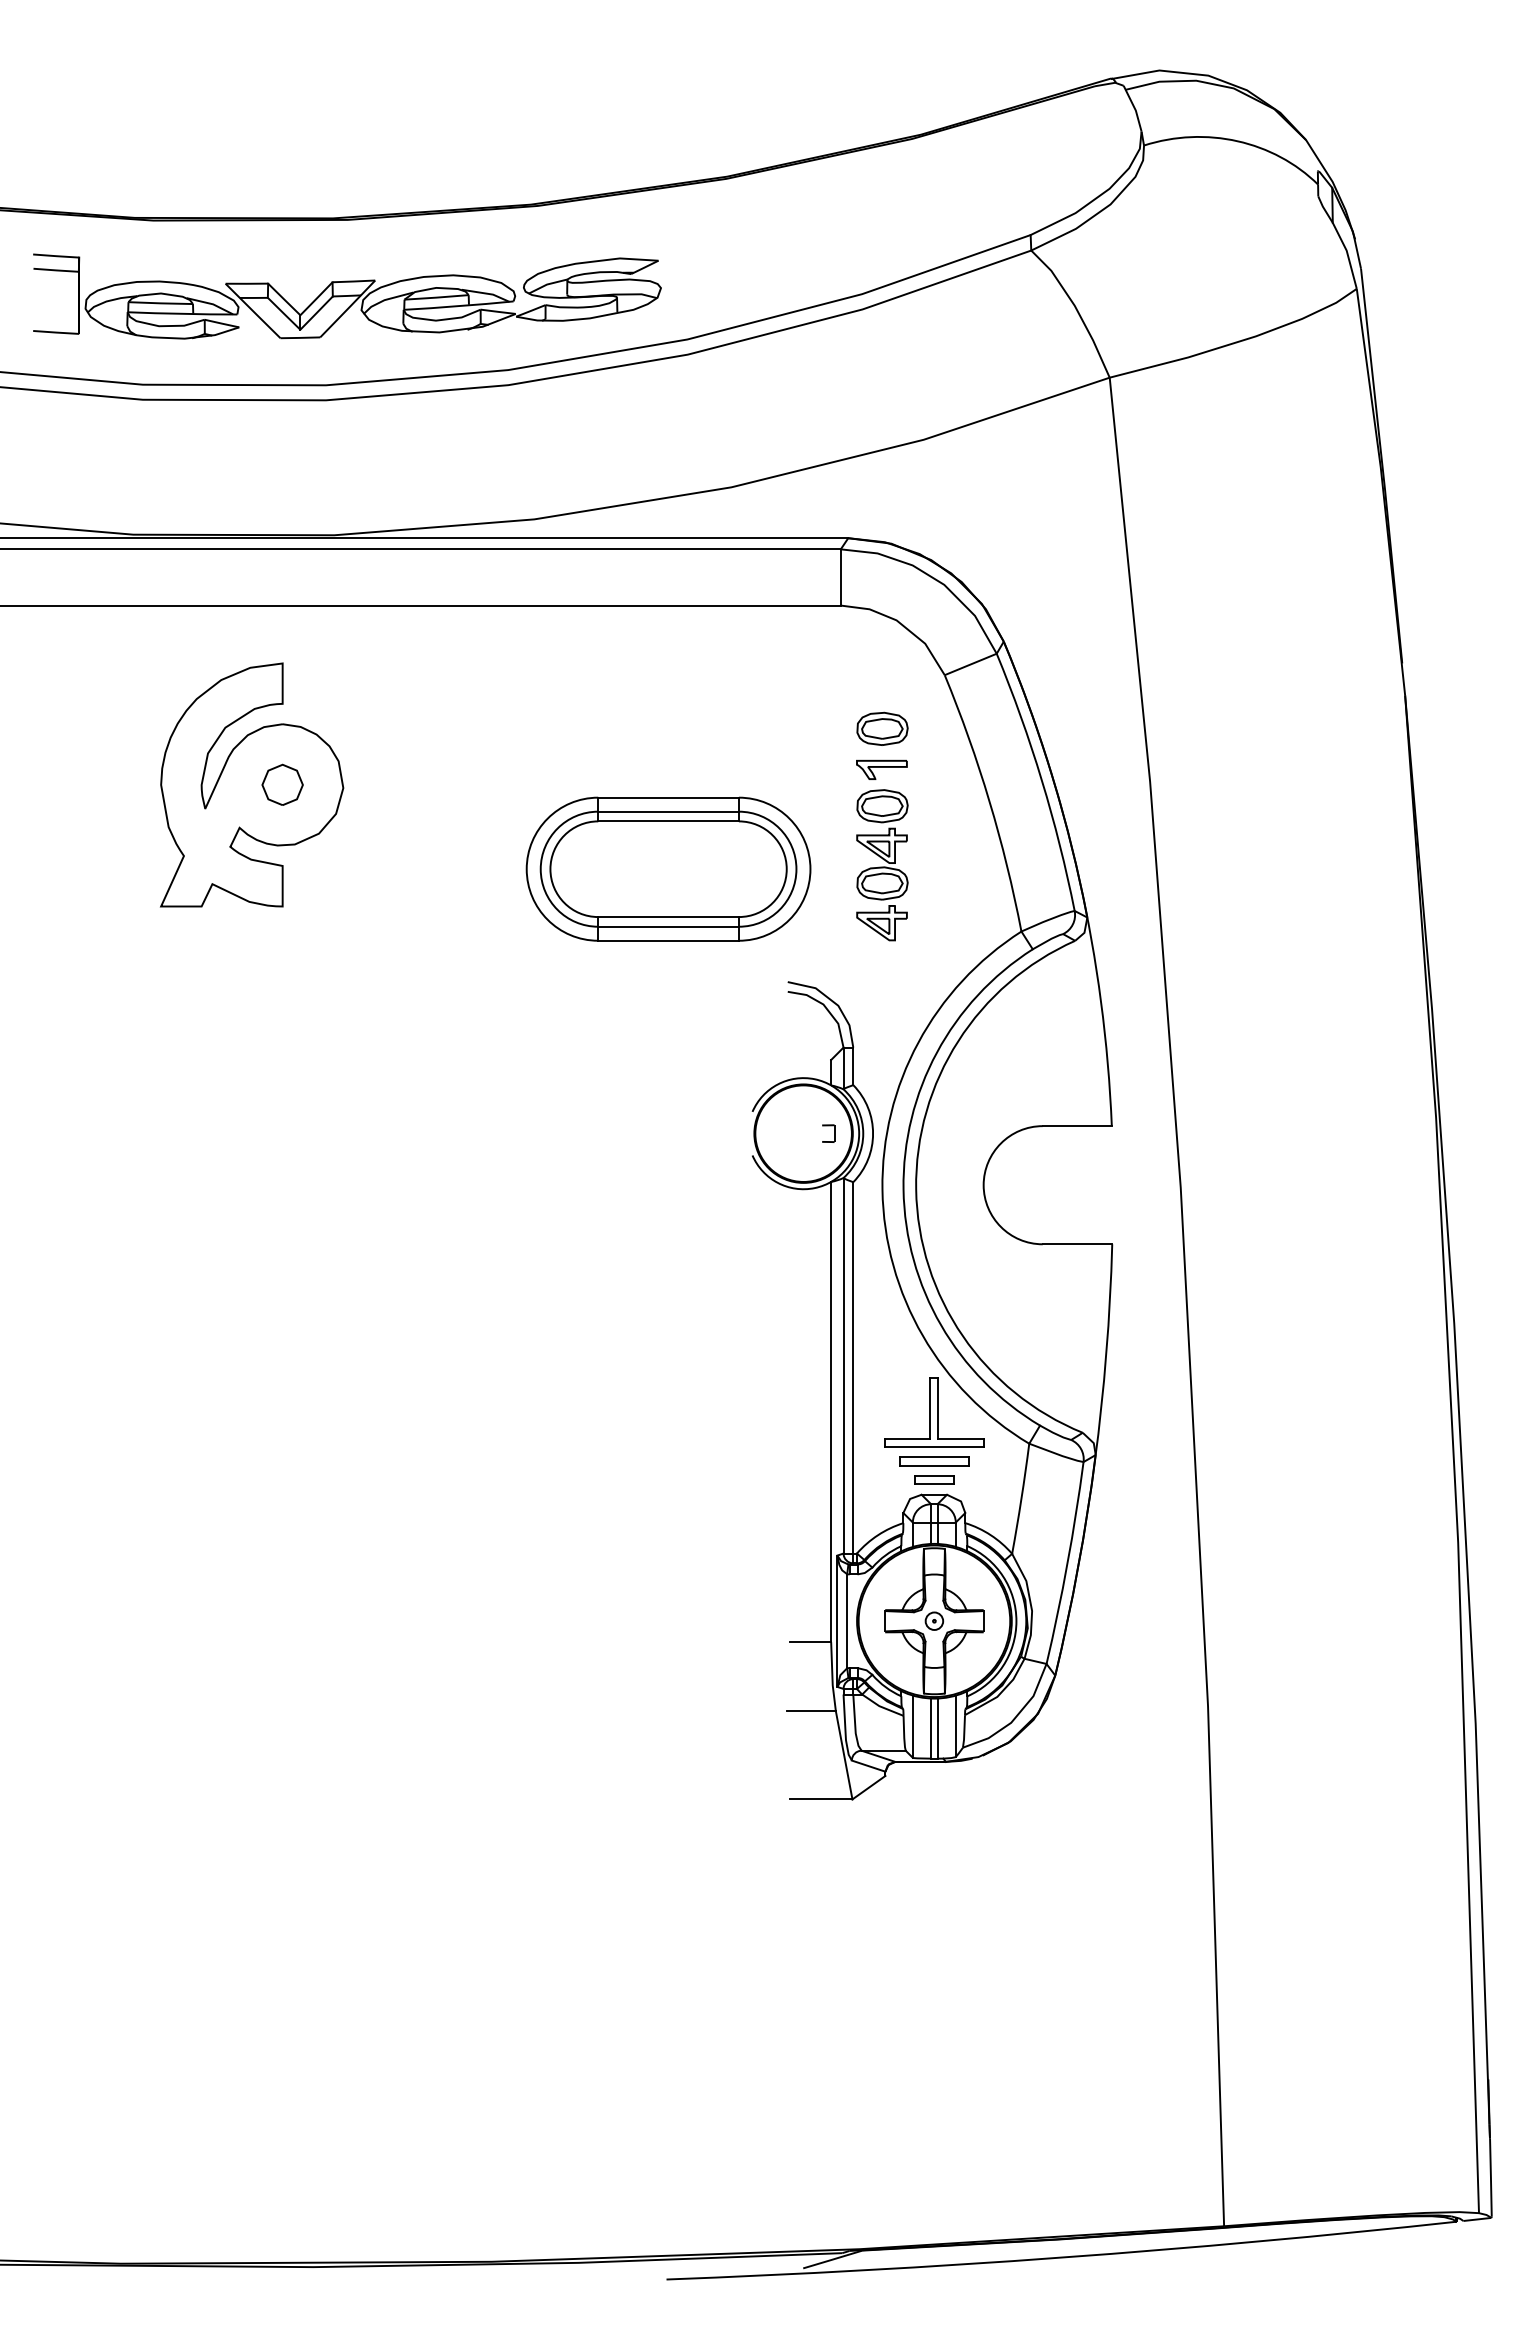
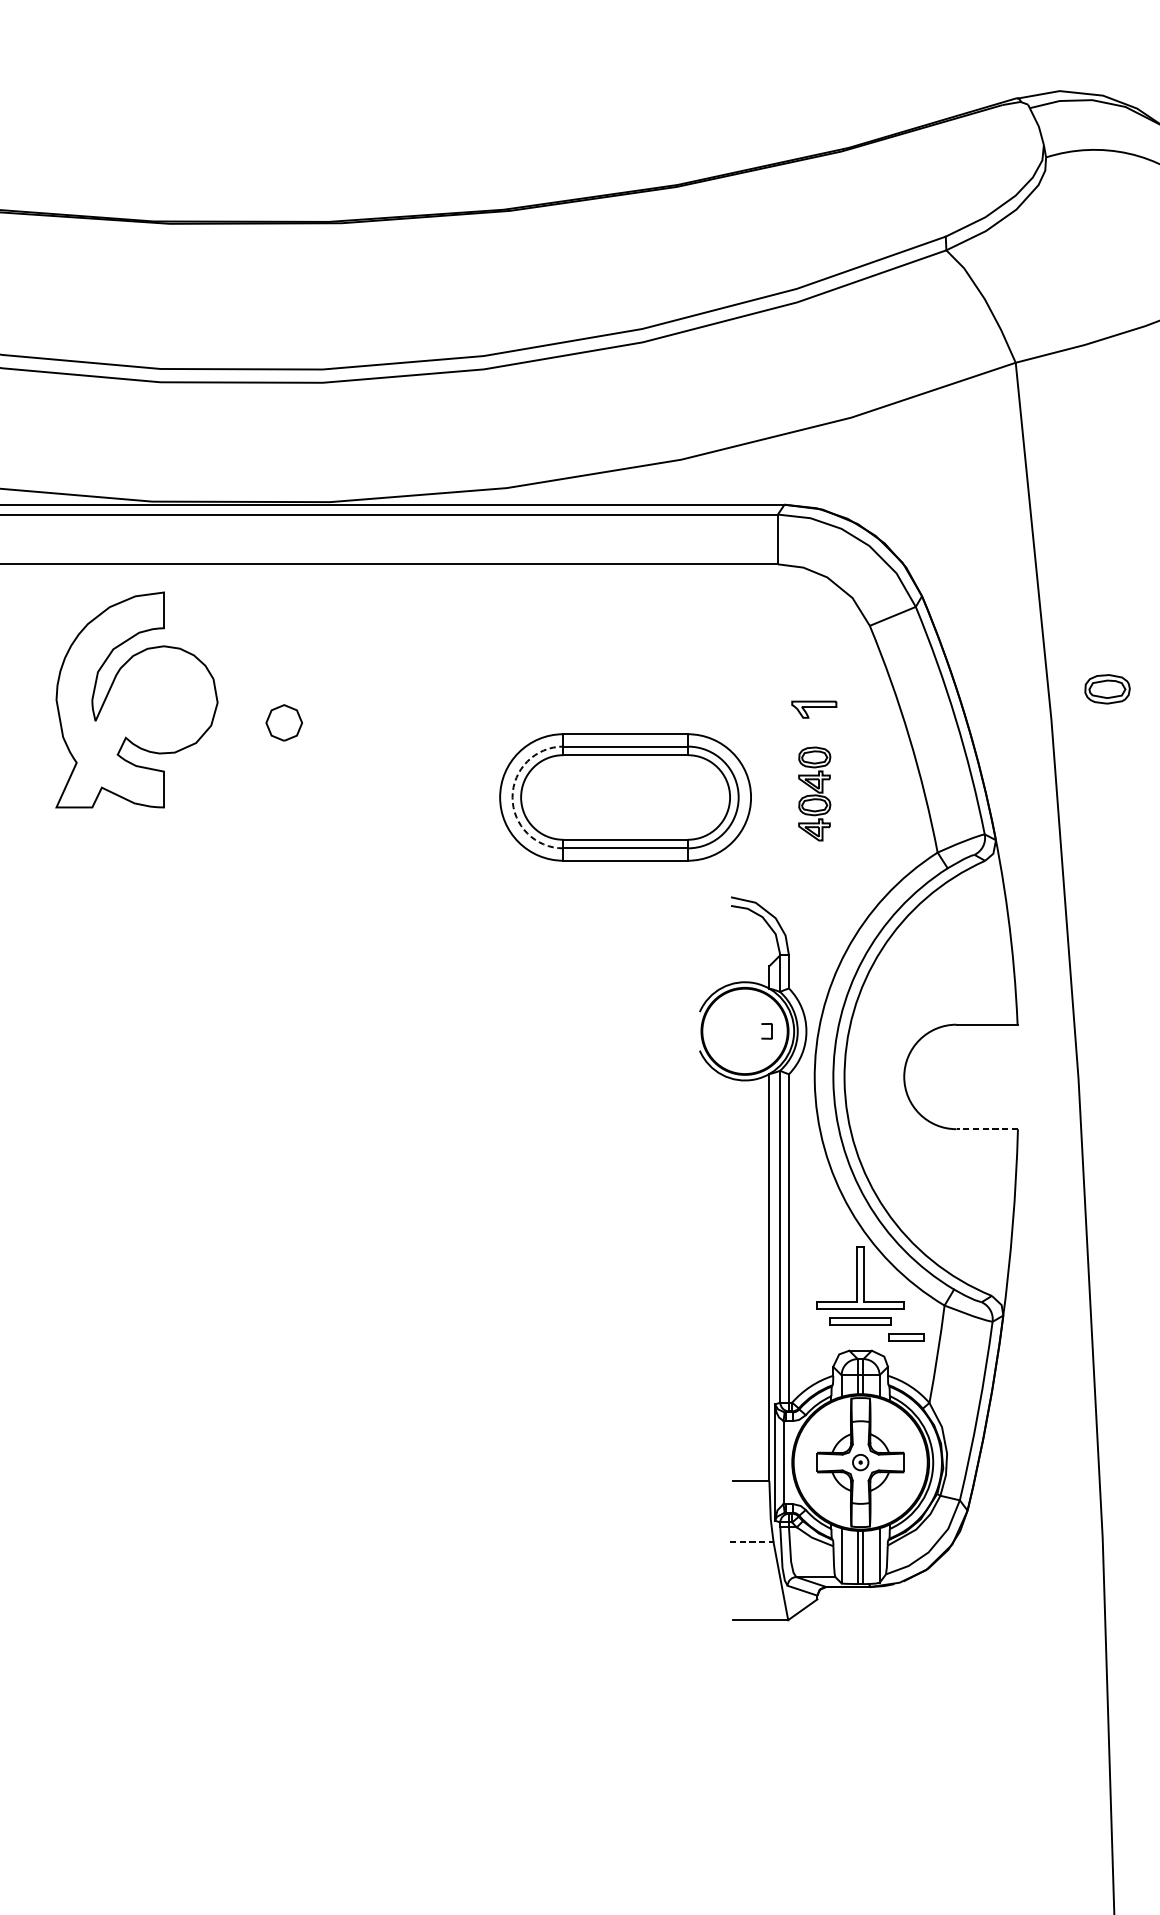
part: (347, 296) -> (341, 290), removed
part: (882, 728) -> (1107, 688), moved
part: (252, 784) -> (137, 699), moved
part: (882, 865) -> (814, 794), size x0.7
arc: (540, 869) -> (512, 797), solid -> dashed
line: (1077, 1244) -> (987, 1129), solid -> dashed
part: (934, 1479) -> (906, 1337), moved
line: (811, 1711) -> (751, 1542), solid -> dashed

